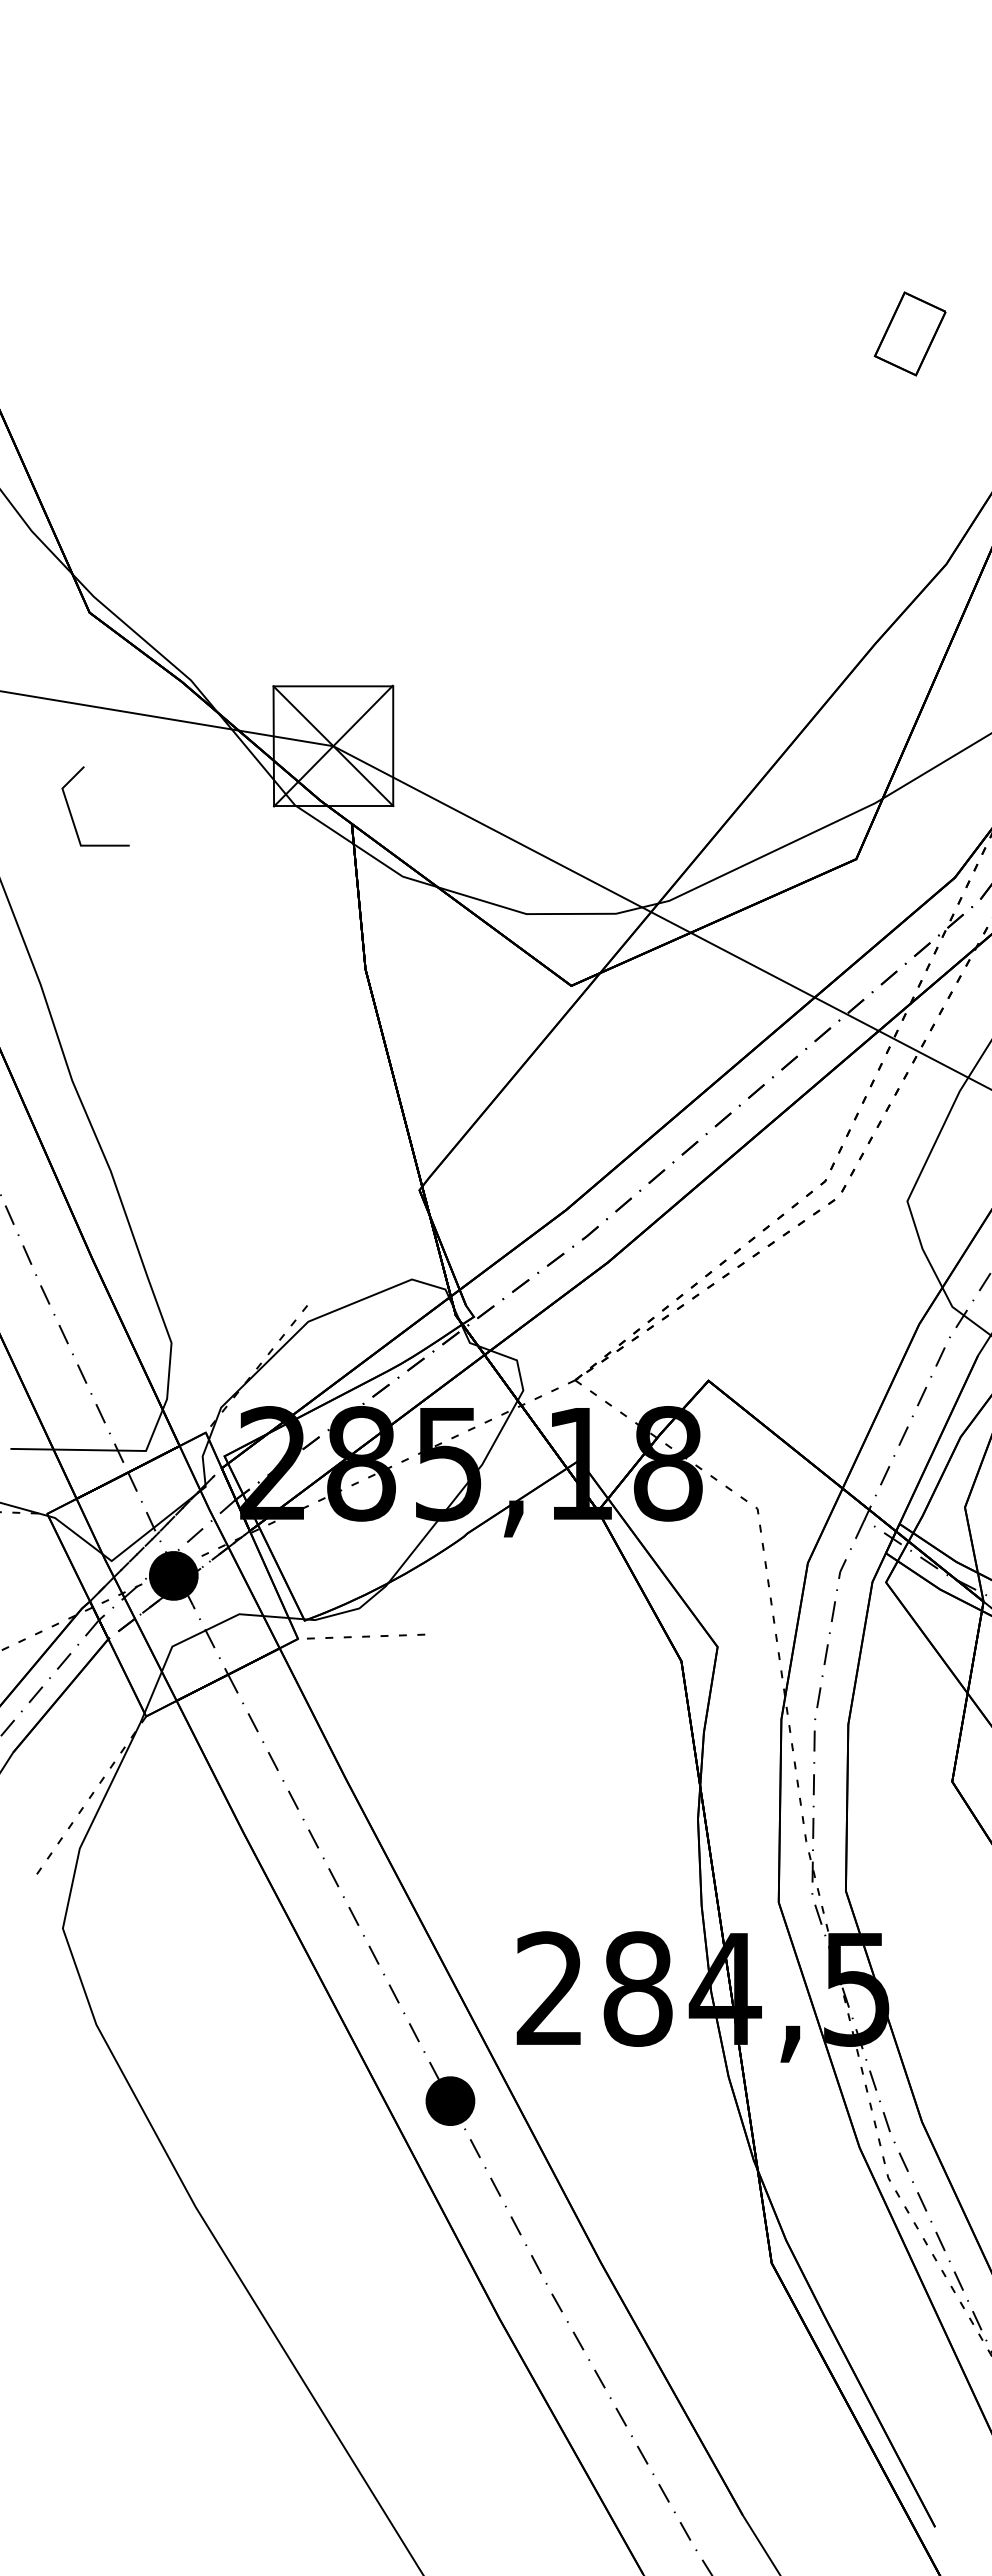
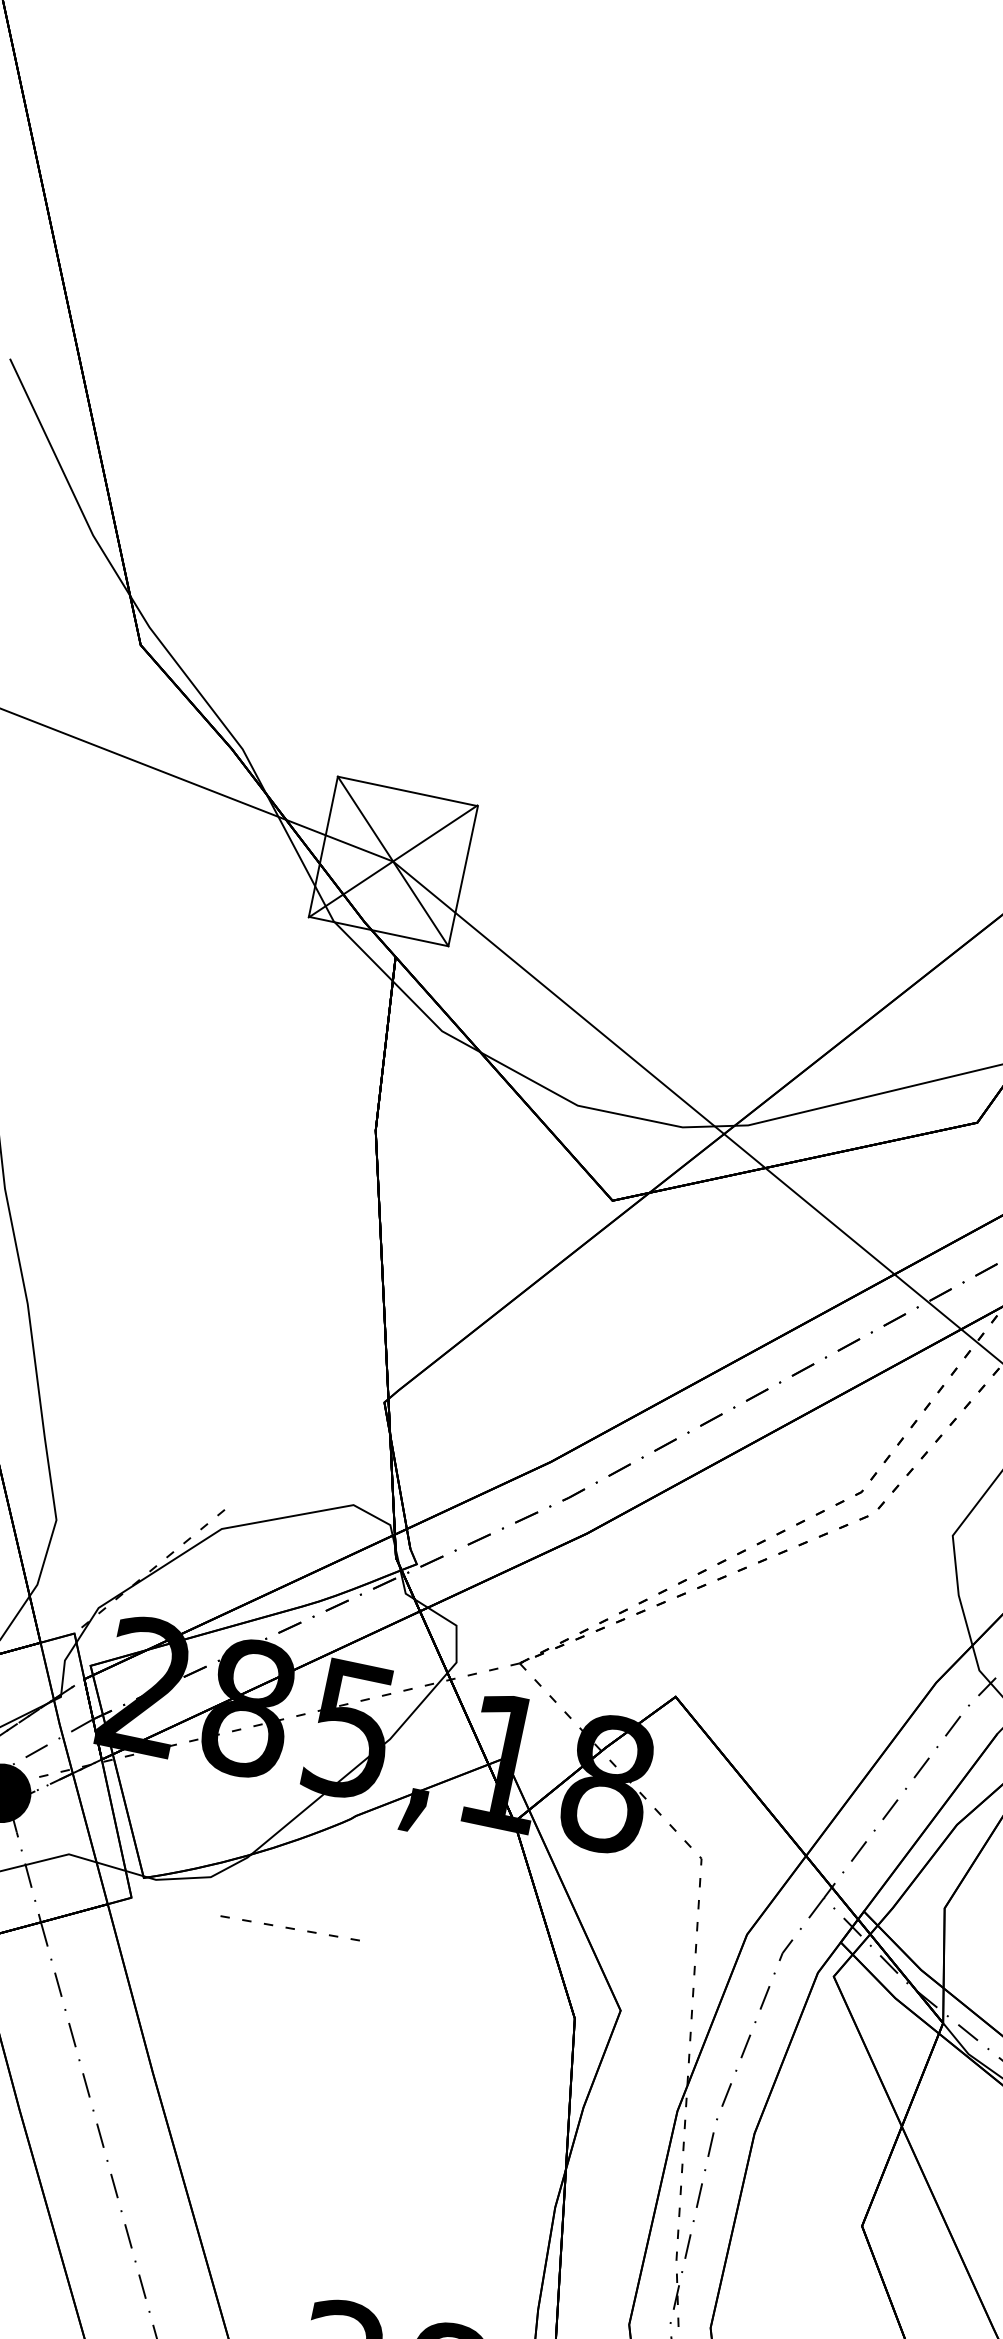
line: (72, 815) -> (70, 878), removed
line: (366, 1636) -> (290, 1928), moved

